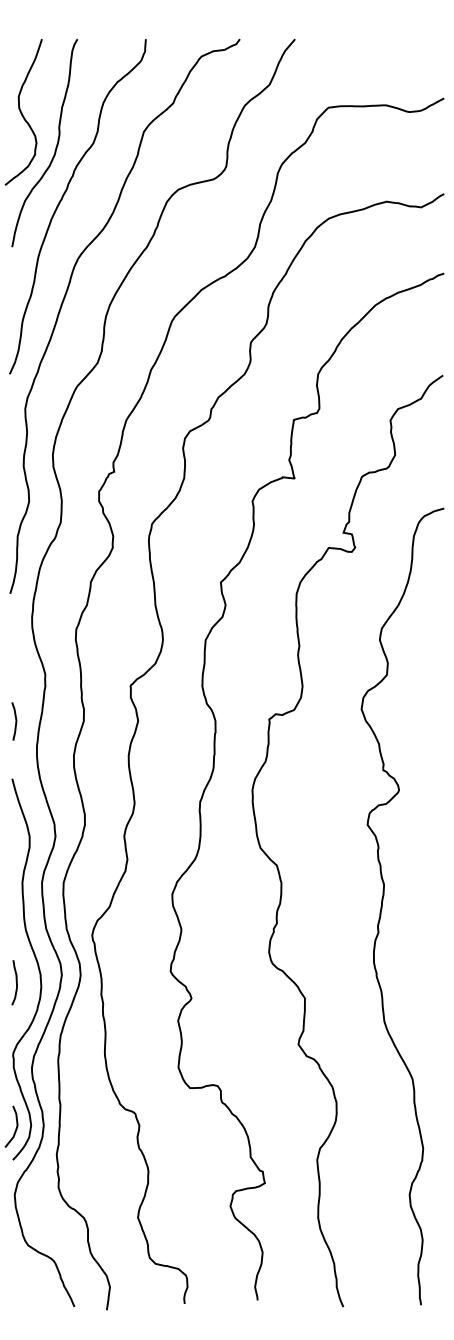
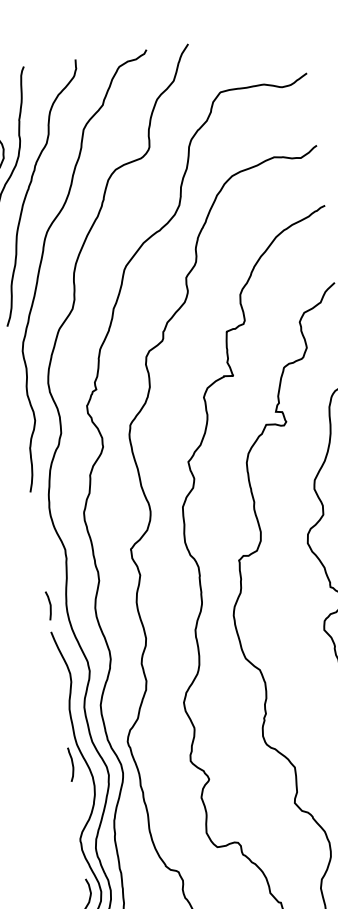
line: (15, 721) -> (50, 605), moved
curve: (15, 981) -> (71, 763), moved

